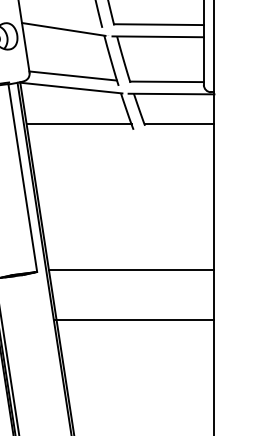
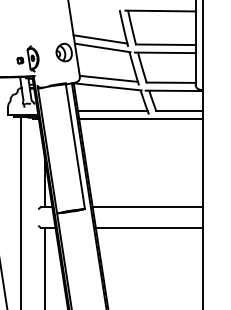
line: (60, 16) -> (100, 39), added
line: (120, 137) -> (140, 119), added
line: (132, 319) -> (148, 227), moved

